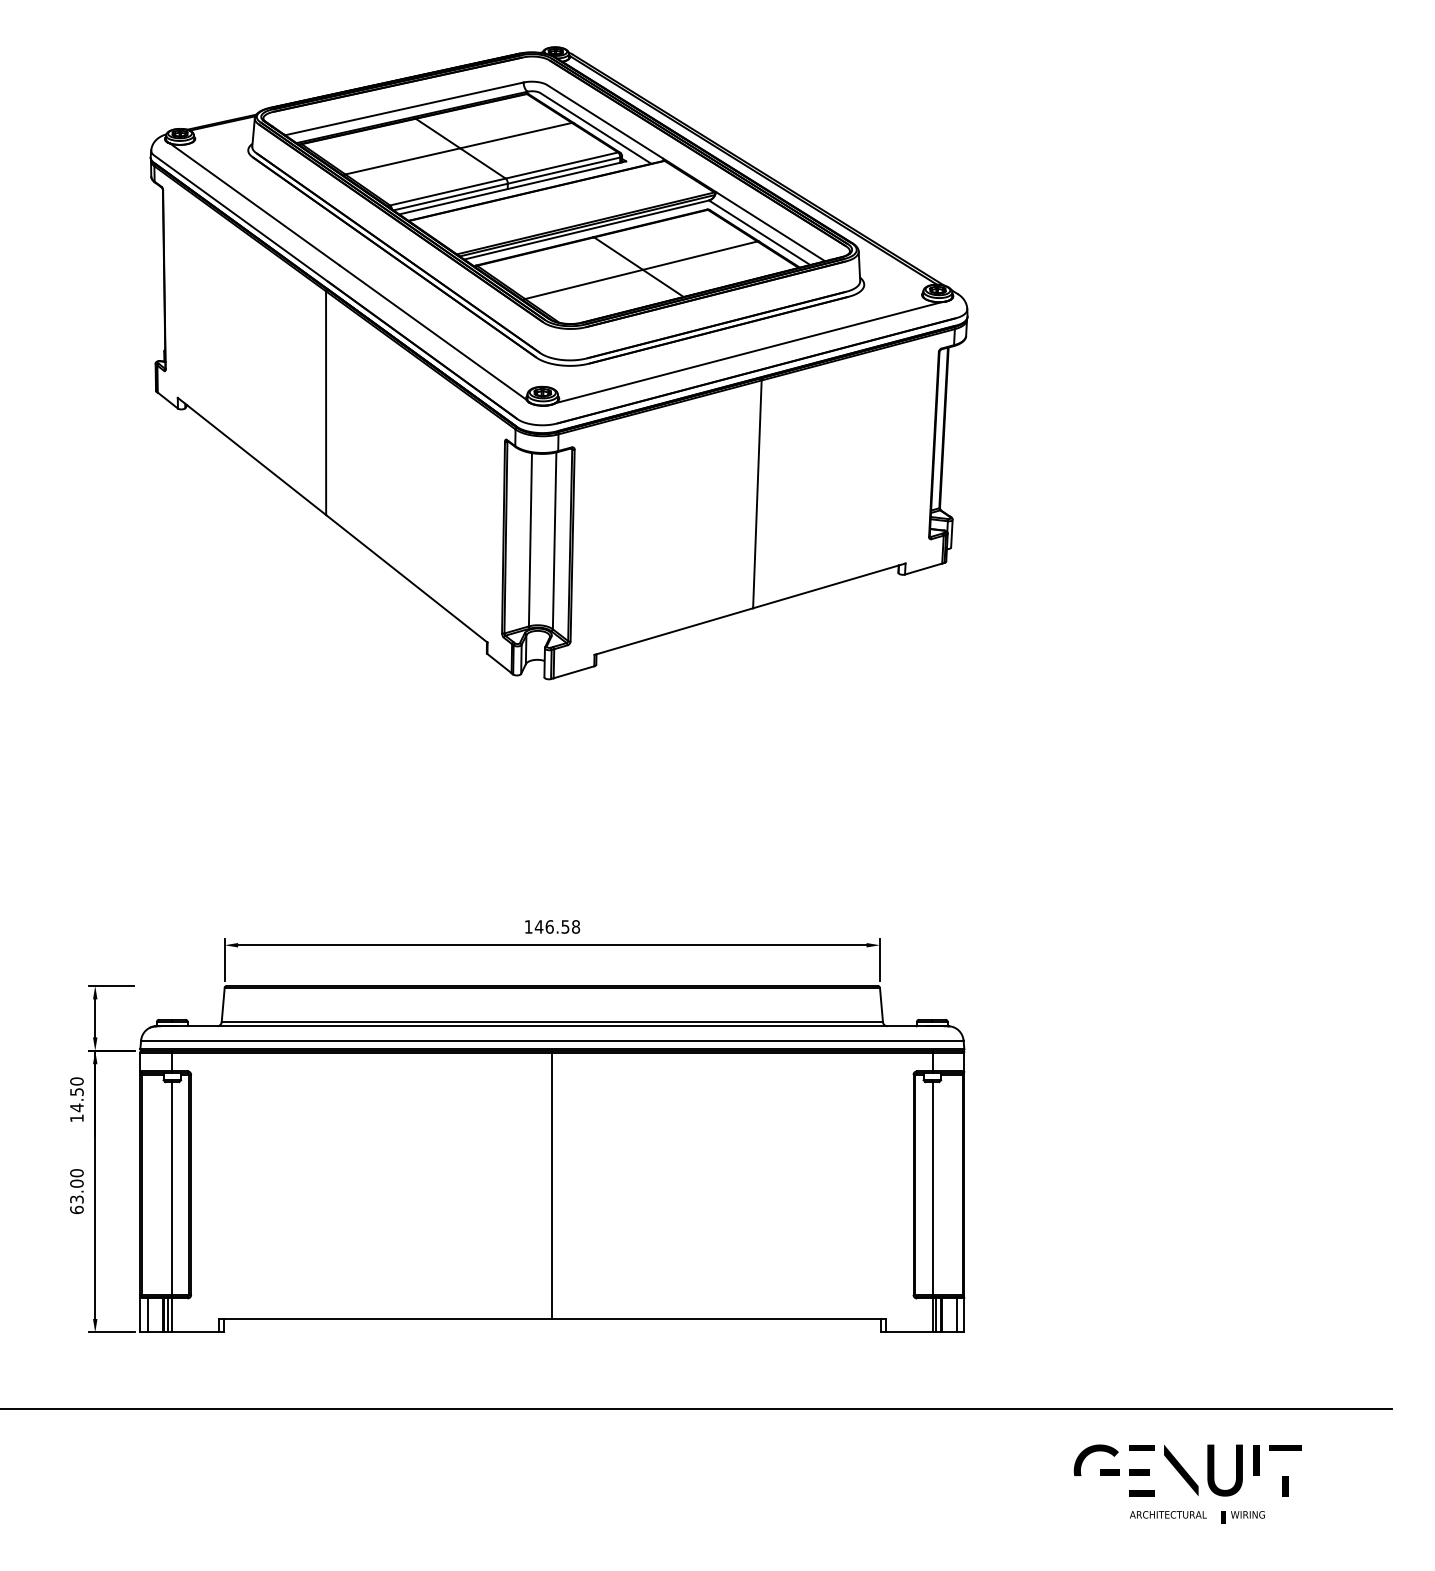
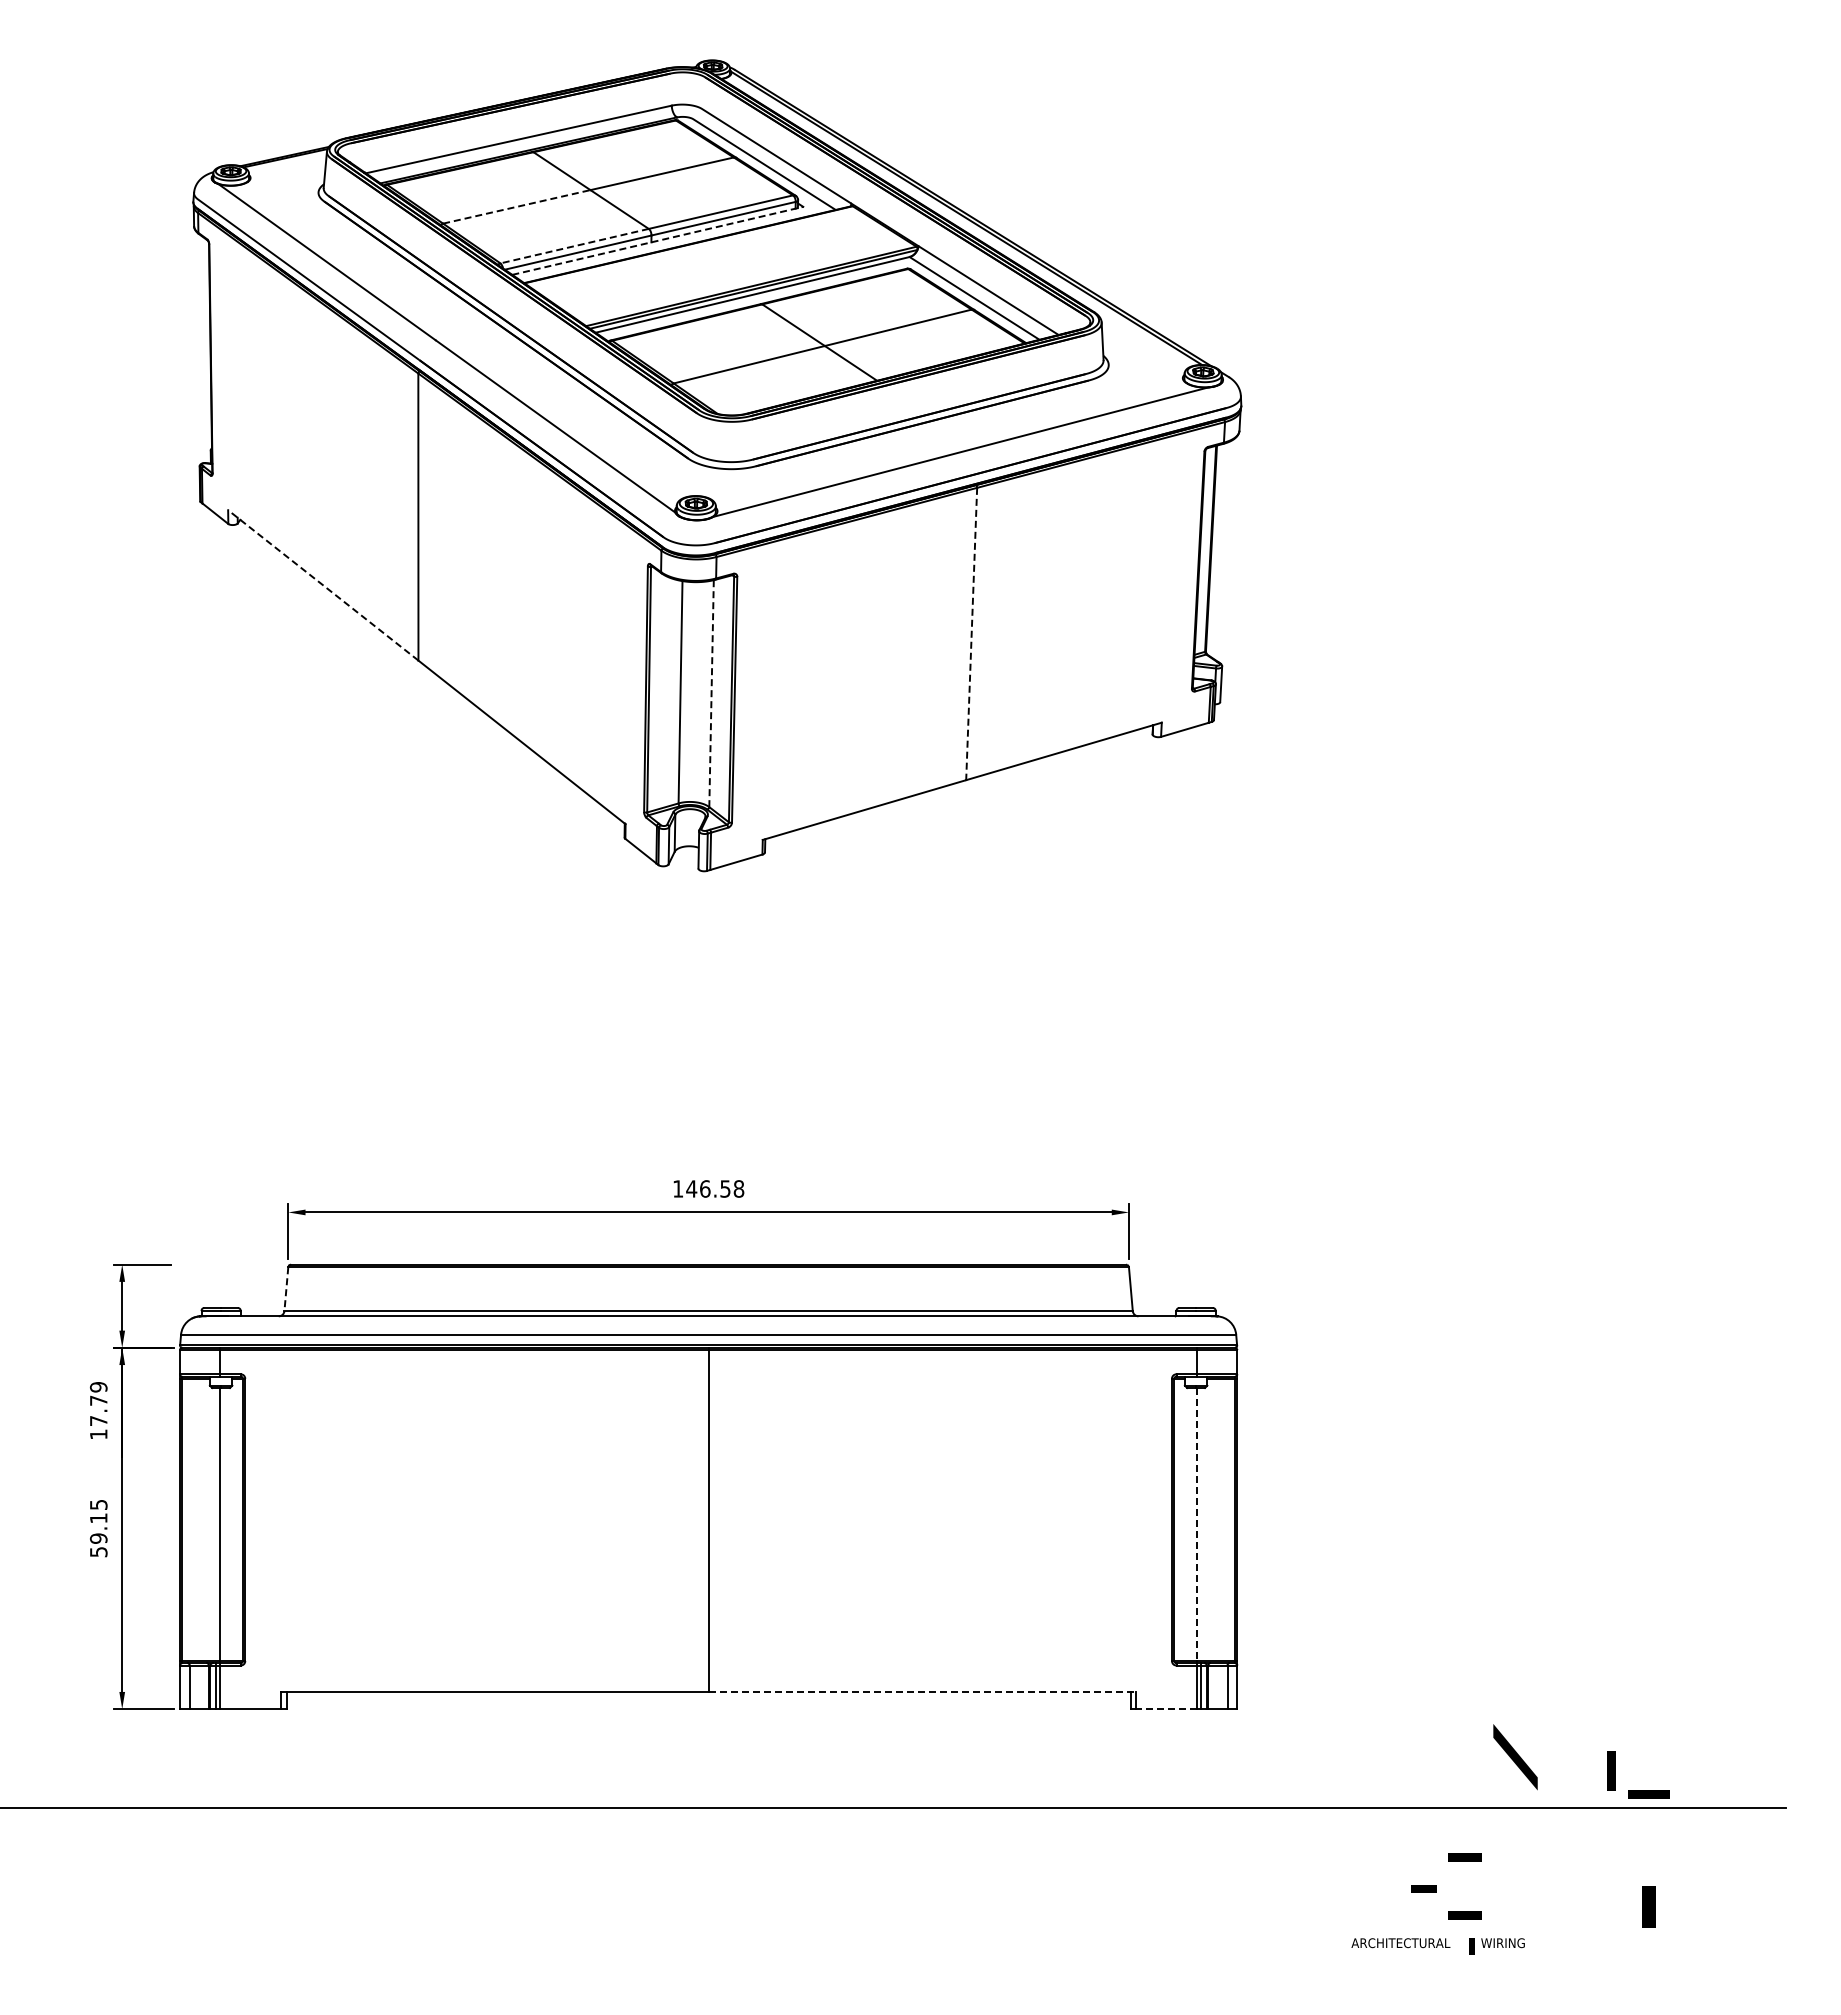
line: (402, 161) -> (516, 206), solid -> dashed
line: (513, 187) -> (658, 240), solid -> dashed
line: (447, 192) -> (574, 246), solid -> dashed
line: (251, 456) -> (322, 585), solid -> dashed
line: (757, 494) -> (971, 634), solid -> dashed
line: (554, 541) -> (711, 694), solid -> dashed
line: (223, 1005) -> (286, 1289), solid -> dashed
text: (76, 1094) -> (98, 1404), 14.50 -> 17.79
line: (933, 1189) -> (1197, 1525), solid -> dashed
text: (76, 1191) -> (98, 1528), 63.00 -> 59.15
line: (719, 1318) -> (922, 1691), solid -> dashed
line: (909, 1332) -> (1166, 1709), solid -> dashed
part: (1284, 1448) -> (1648, 1794), moved
part: (1093, 1452) -> (1402, 1863), removed
part: (1256, 1459) -> (1611, 1770), moved
part: (1181, 1470) -> (1515, 1757), moved
part: (1214, 1470) -> (1557, 1886), removed
part: (1139, 1472) -> (1461, 1888), removed
part: (1285, 1486) -> (1649, 1906), size x1.6
text: (1196, 1517) -> (1437, 1946), moved

